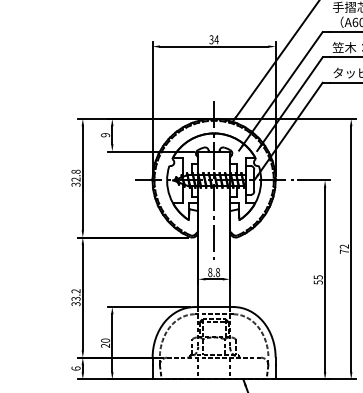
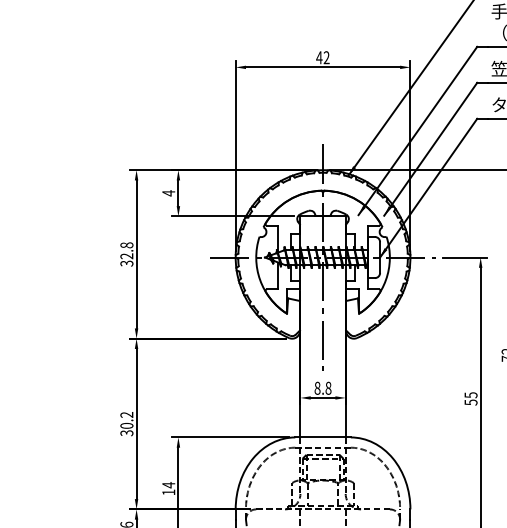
text: (213, 39) -> (322, 57), 34 -> 42
text: (105, 135) -> (168, 193), 9 -> 4
text: (76, 298) -> (127, 425), 33.2 -> 30.2
text: (105, 342) -> (168, 487), 20 -> 14

